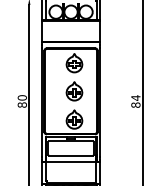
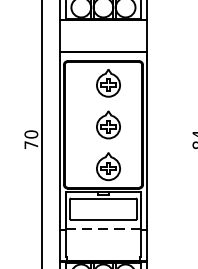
text: (21, 104) -> (30, 144), 80 -> 70
line: (70, 161) -> (102, 228), solid -> dashed

